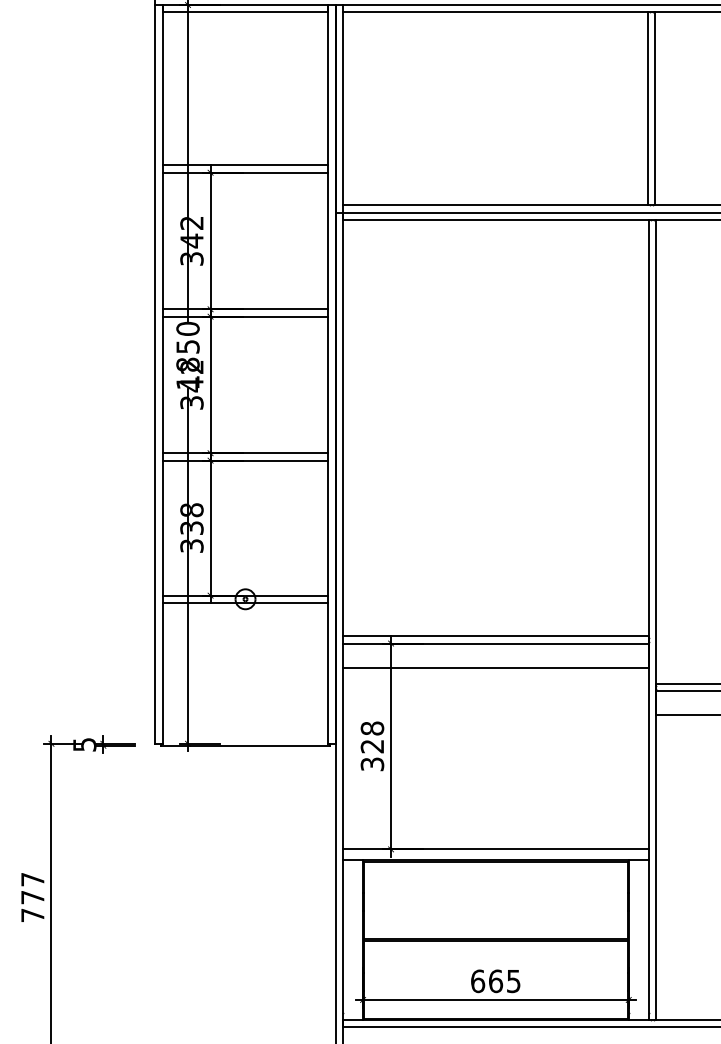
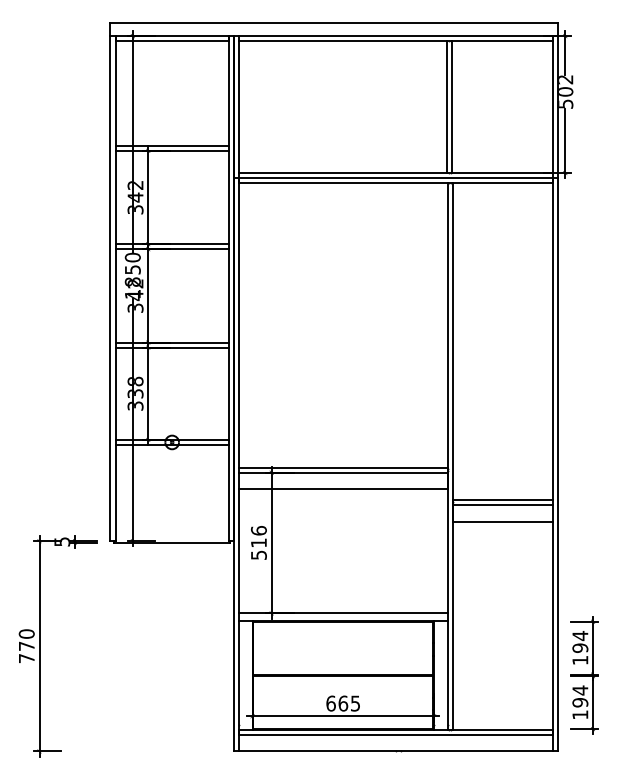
text: (371, 745) -> (258, 542), 328 -> 516
text: (32, 878) -> (26, 633), 777 -> 770

